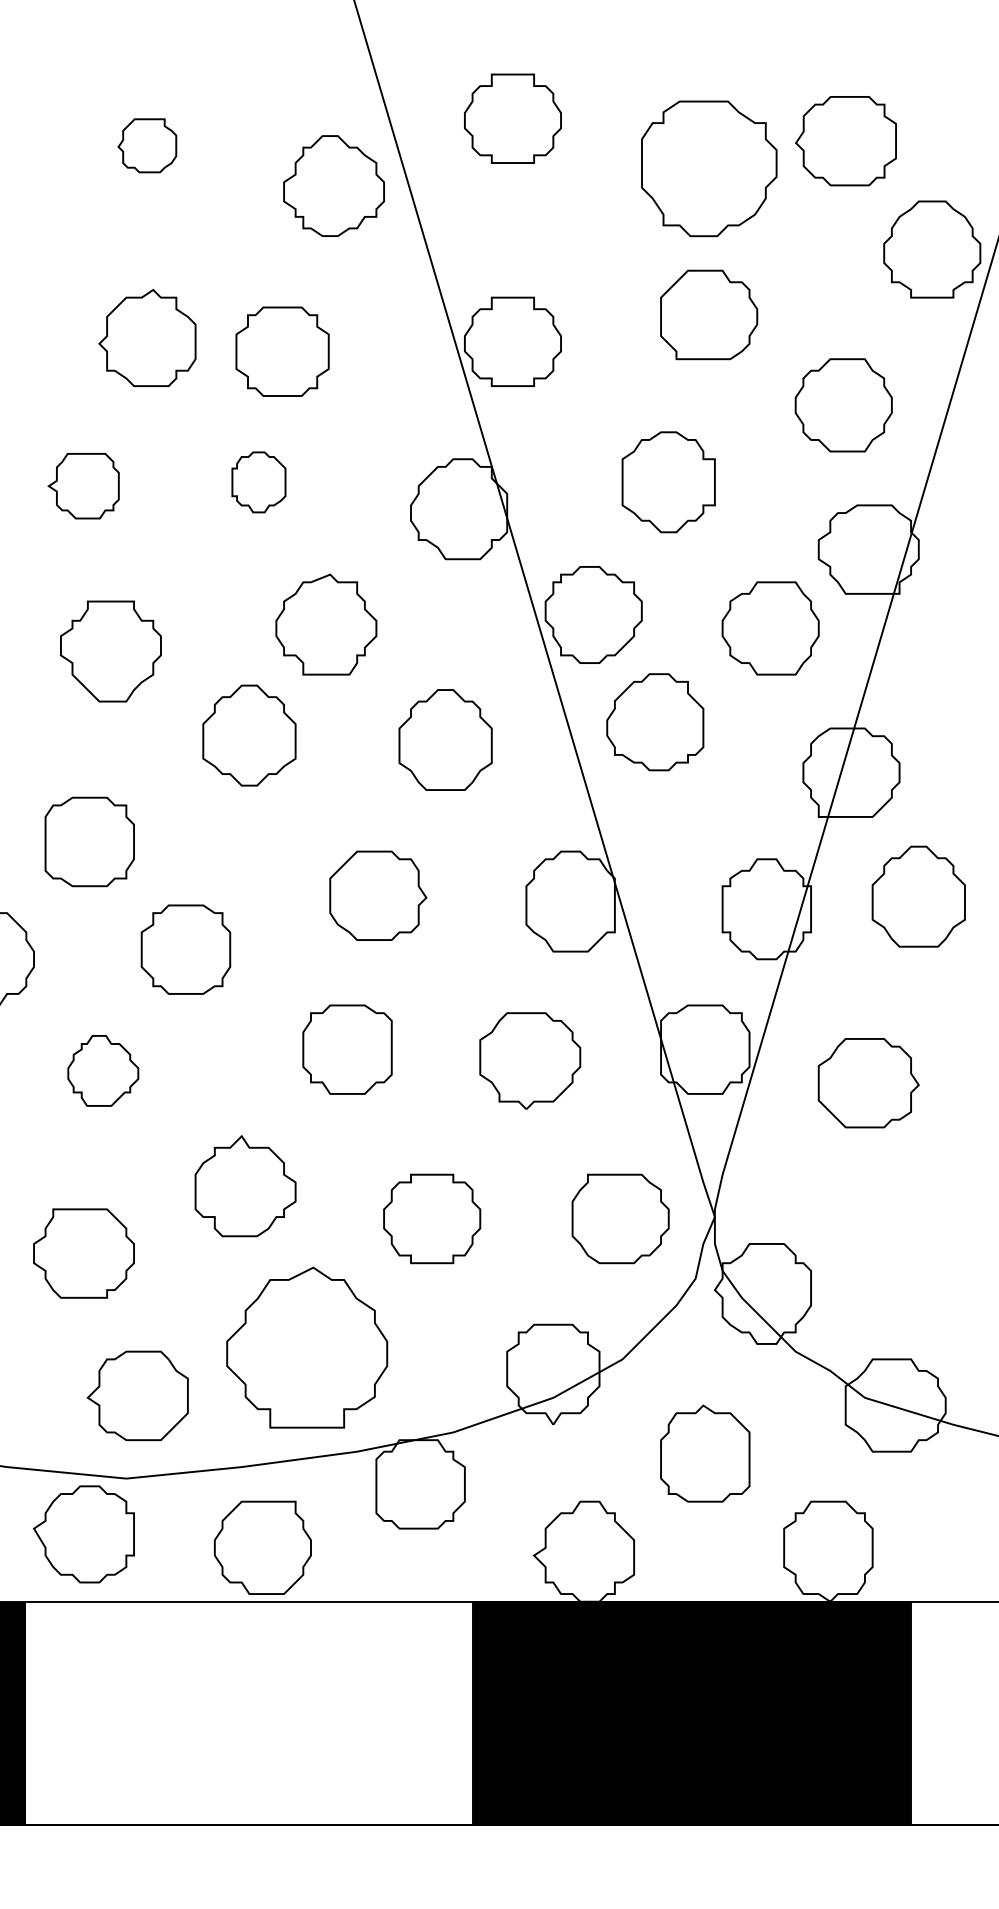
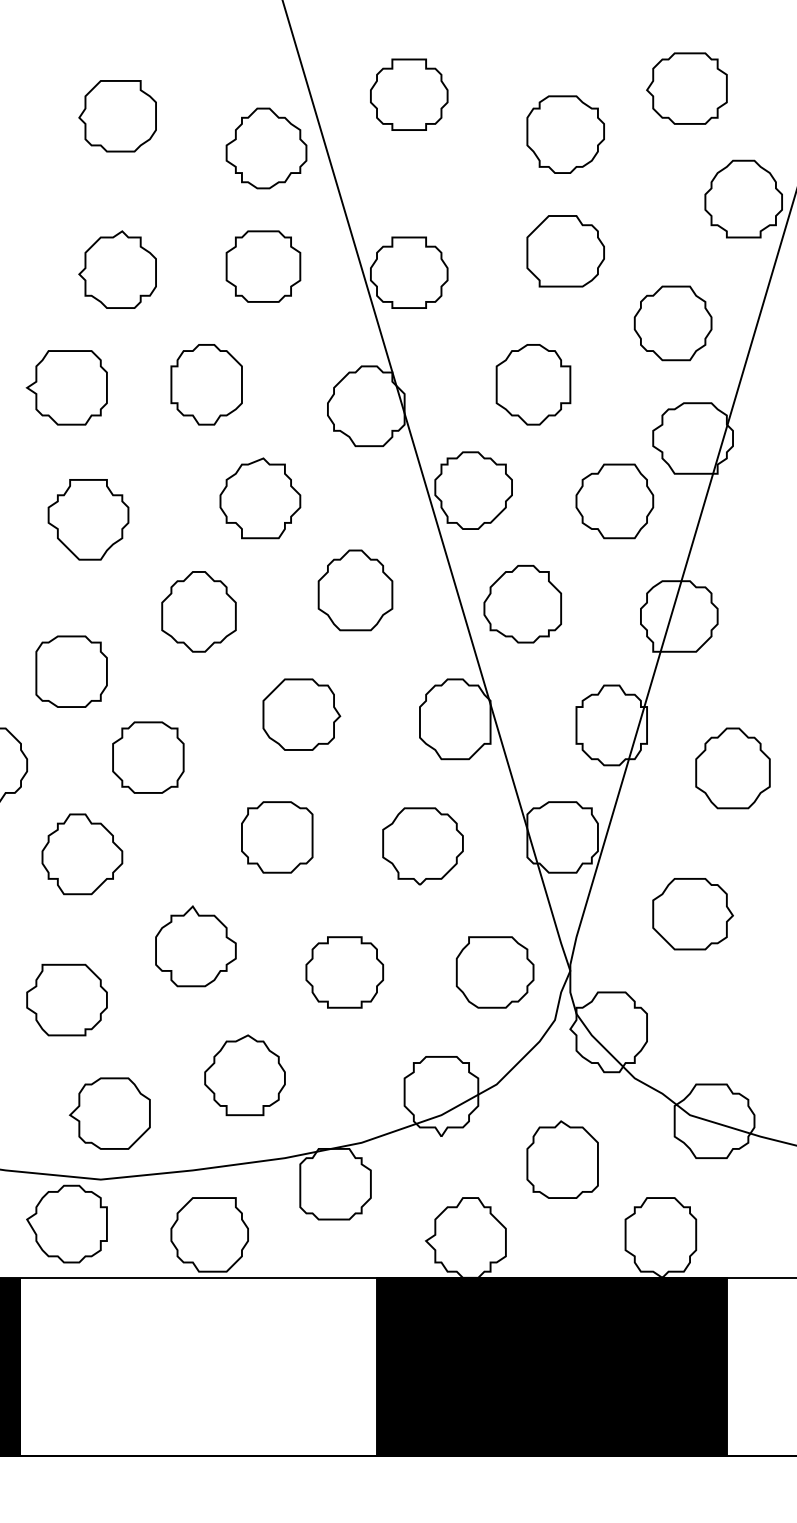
part: (845, 140) -> (686, 88), moved
part: (147, 145) -> (117, 116), size x1.67
part: (708, 168) -> (565, 134), size x0.71
part: (282, 351) -> (263, 266), moved
part: (258, 481) -> (206, 384), size x1.67
part: (83, 485) -> (66, 387), size x1.43
part: (654, 722) -> (522, 604), moved
part: (248, 735) -> (198, 611), moved
part: (918, 896) -> (732, 768), moved
part: (103, 1071) -> (82, 854), size x1.43
part: (868, 1083) -> (692, 914), moved
part: (306, 1348) -> (244, 1075), size x0.62

